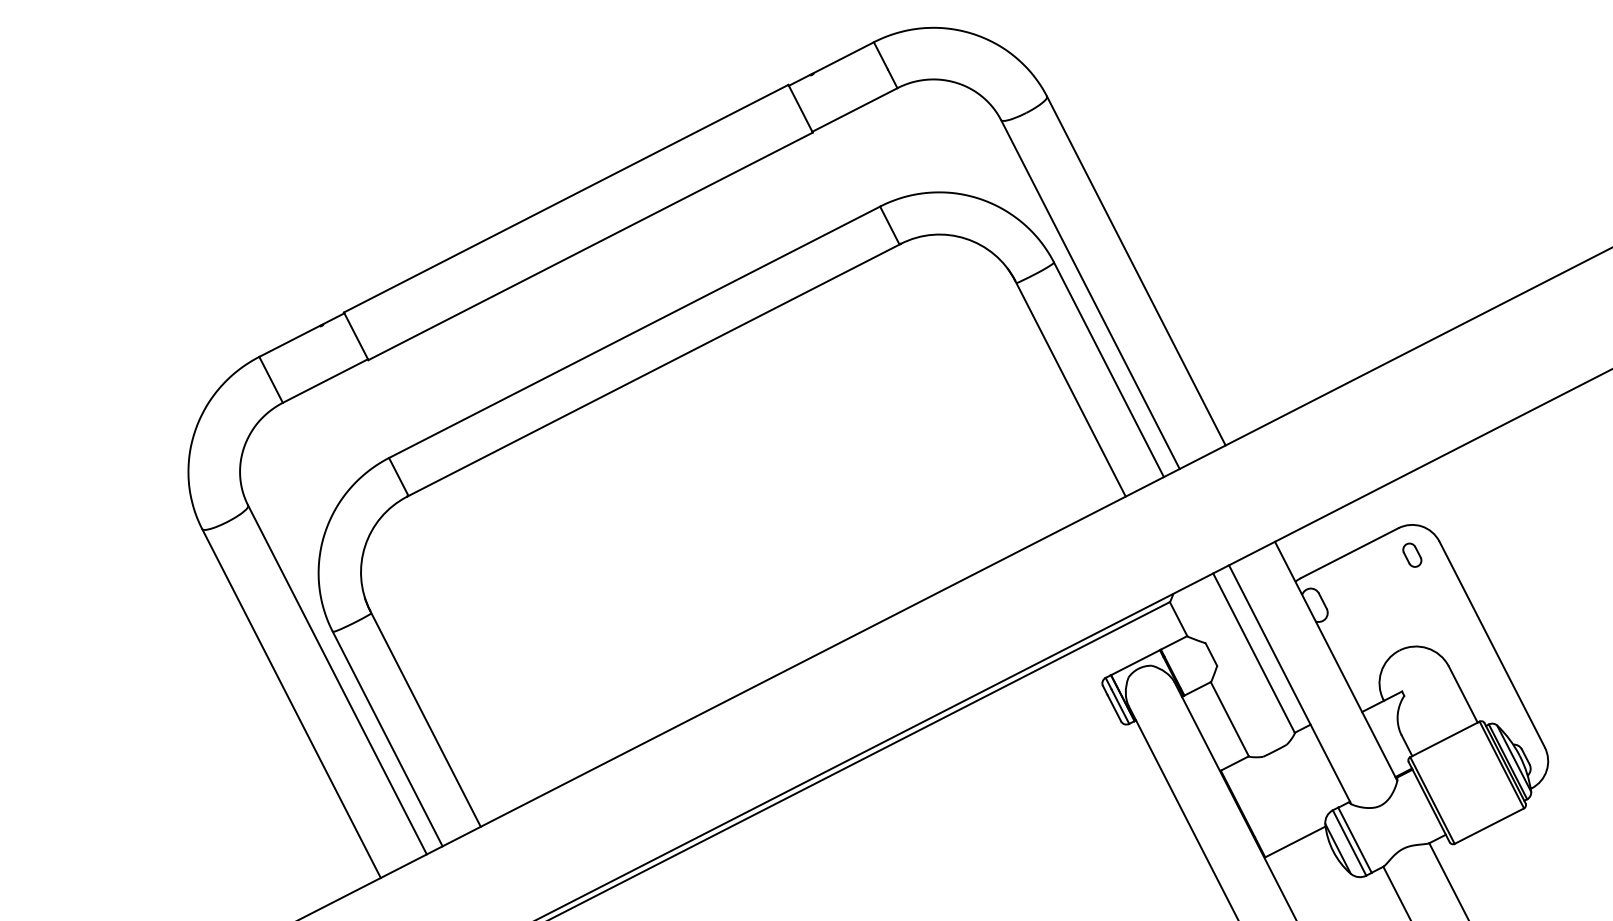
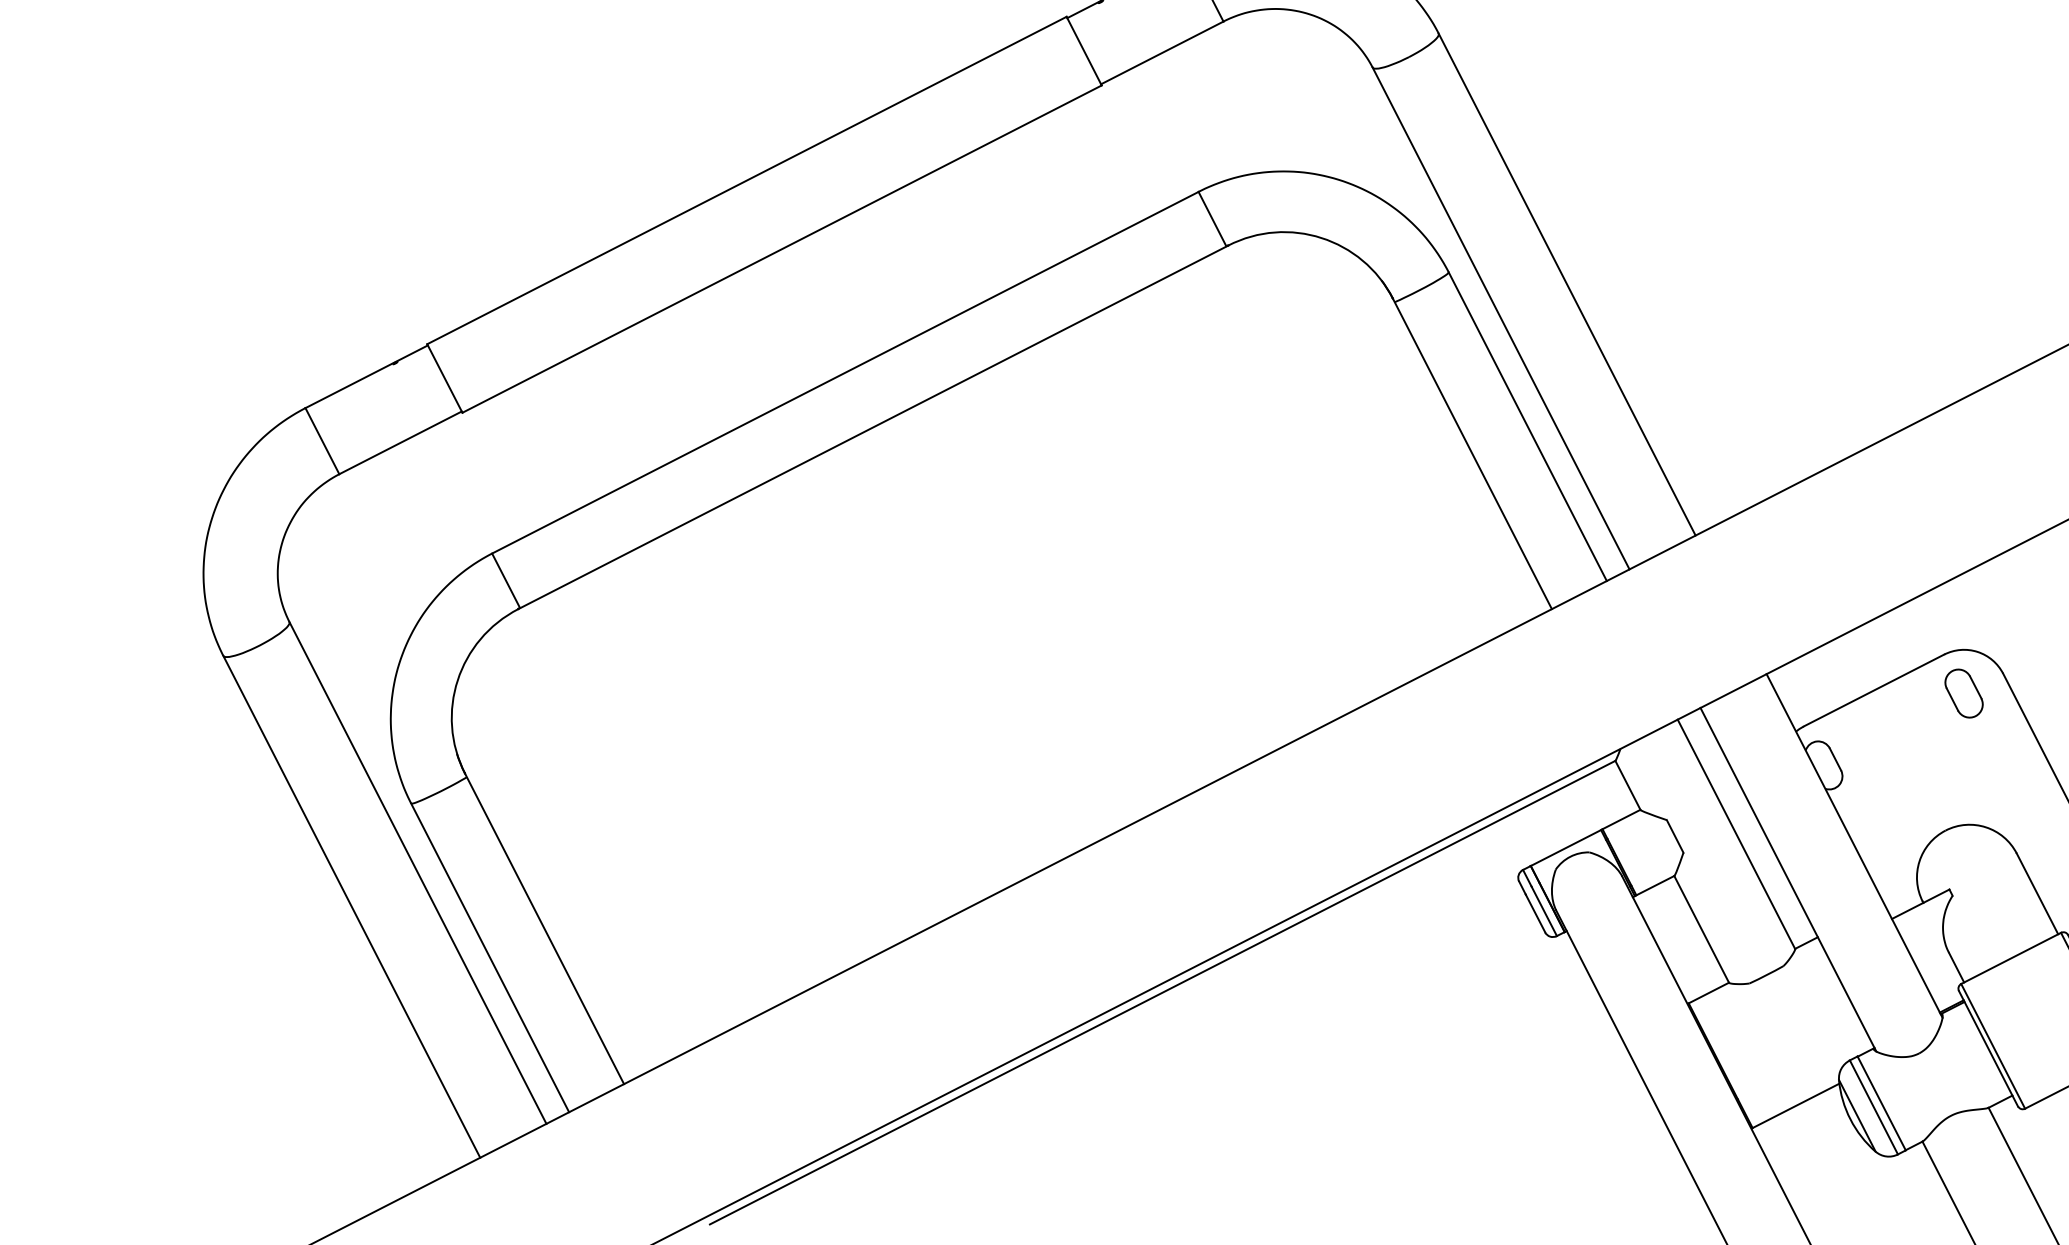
part: (1412, 554) -> (1964, 692), size x1.43

